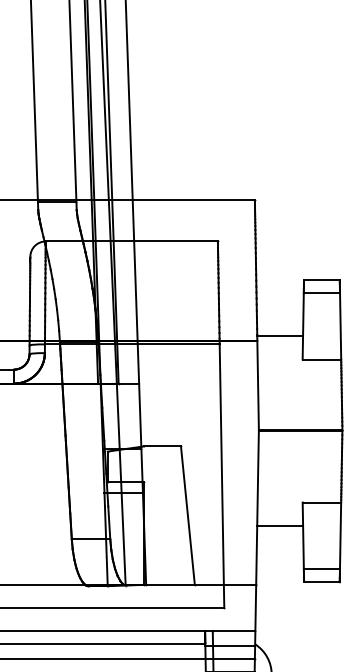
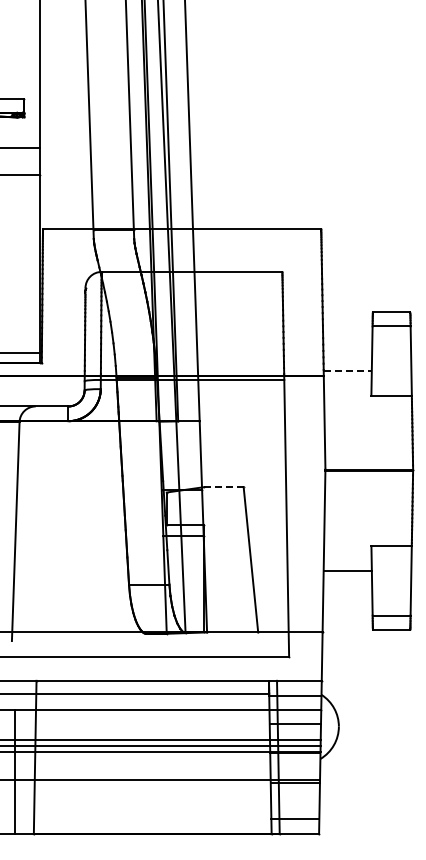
line: (280, 336) -> (348, 371), solid -> dashed
line: (162, 446) -> (224, 487), solid -> dashed

